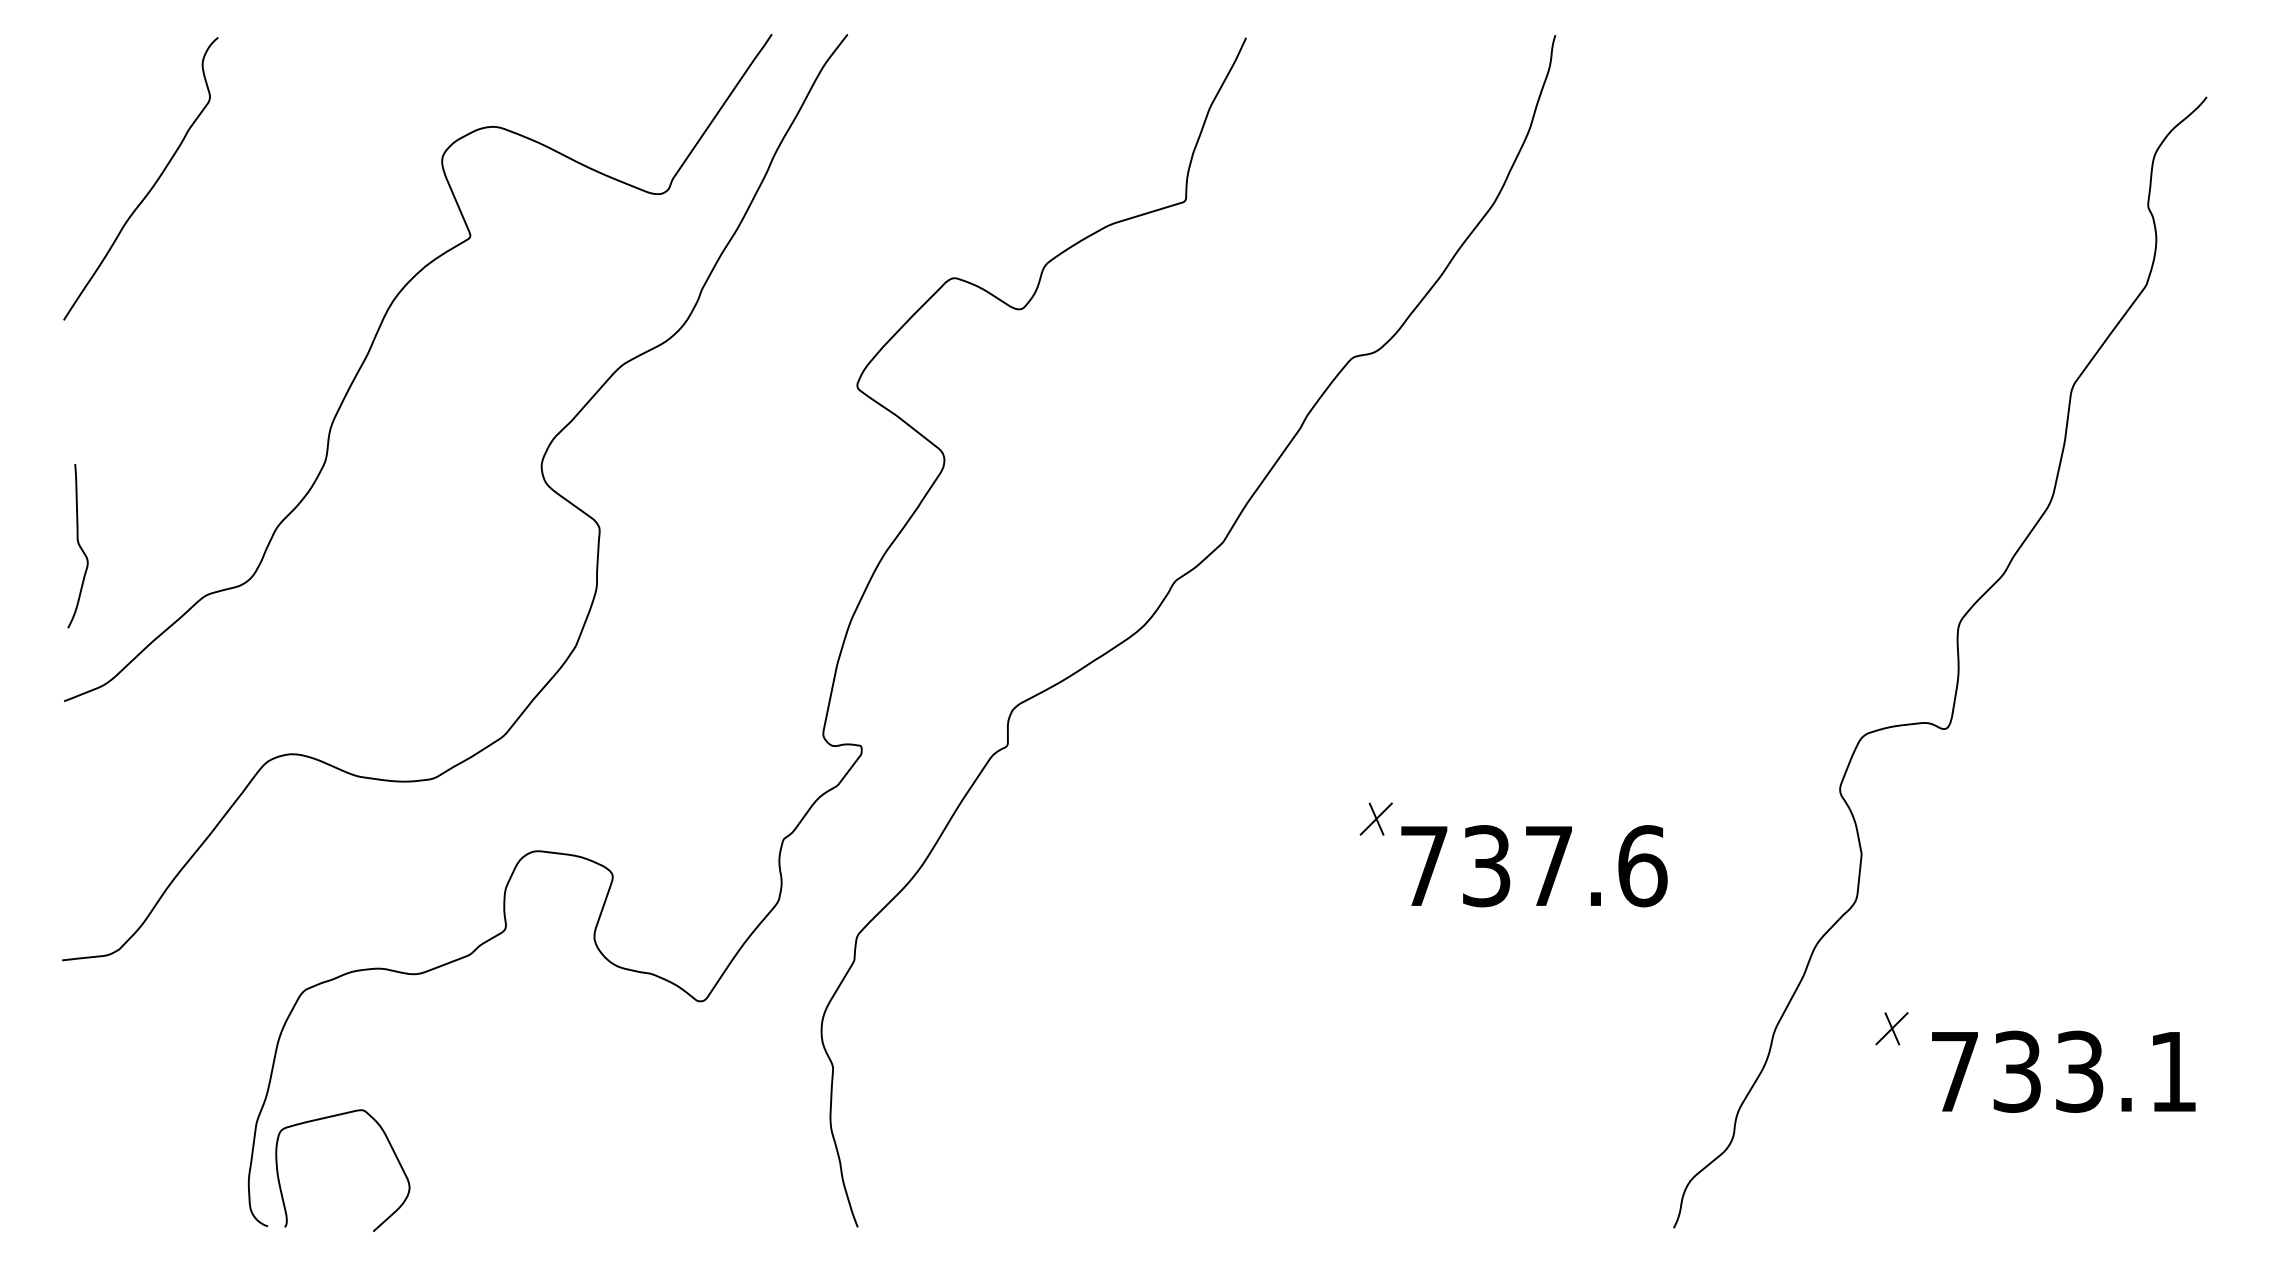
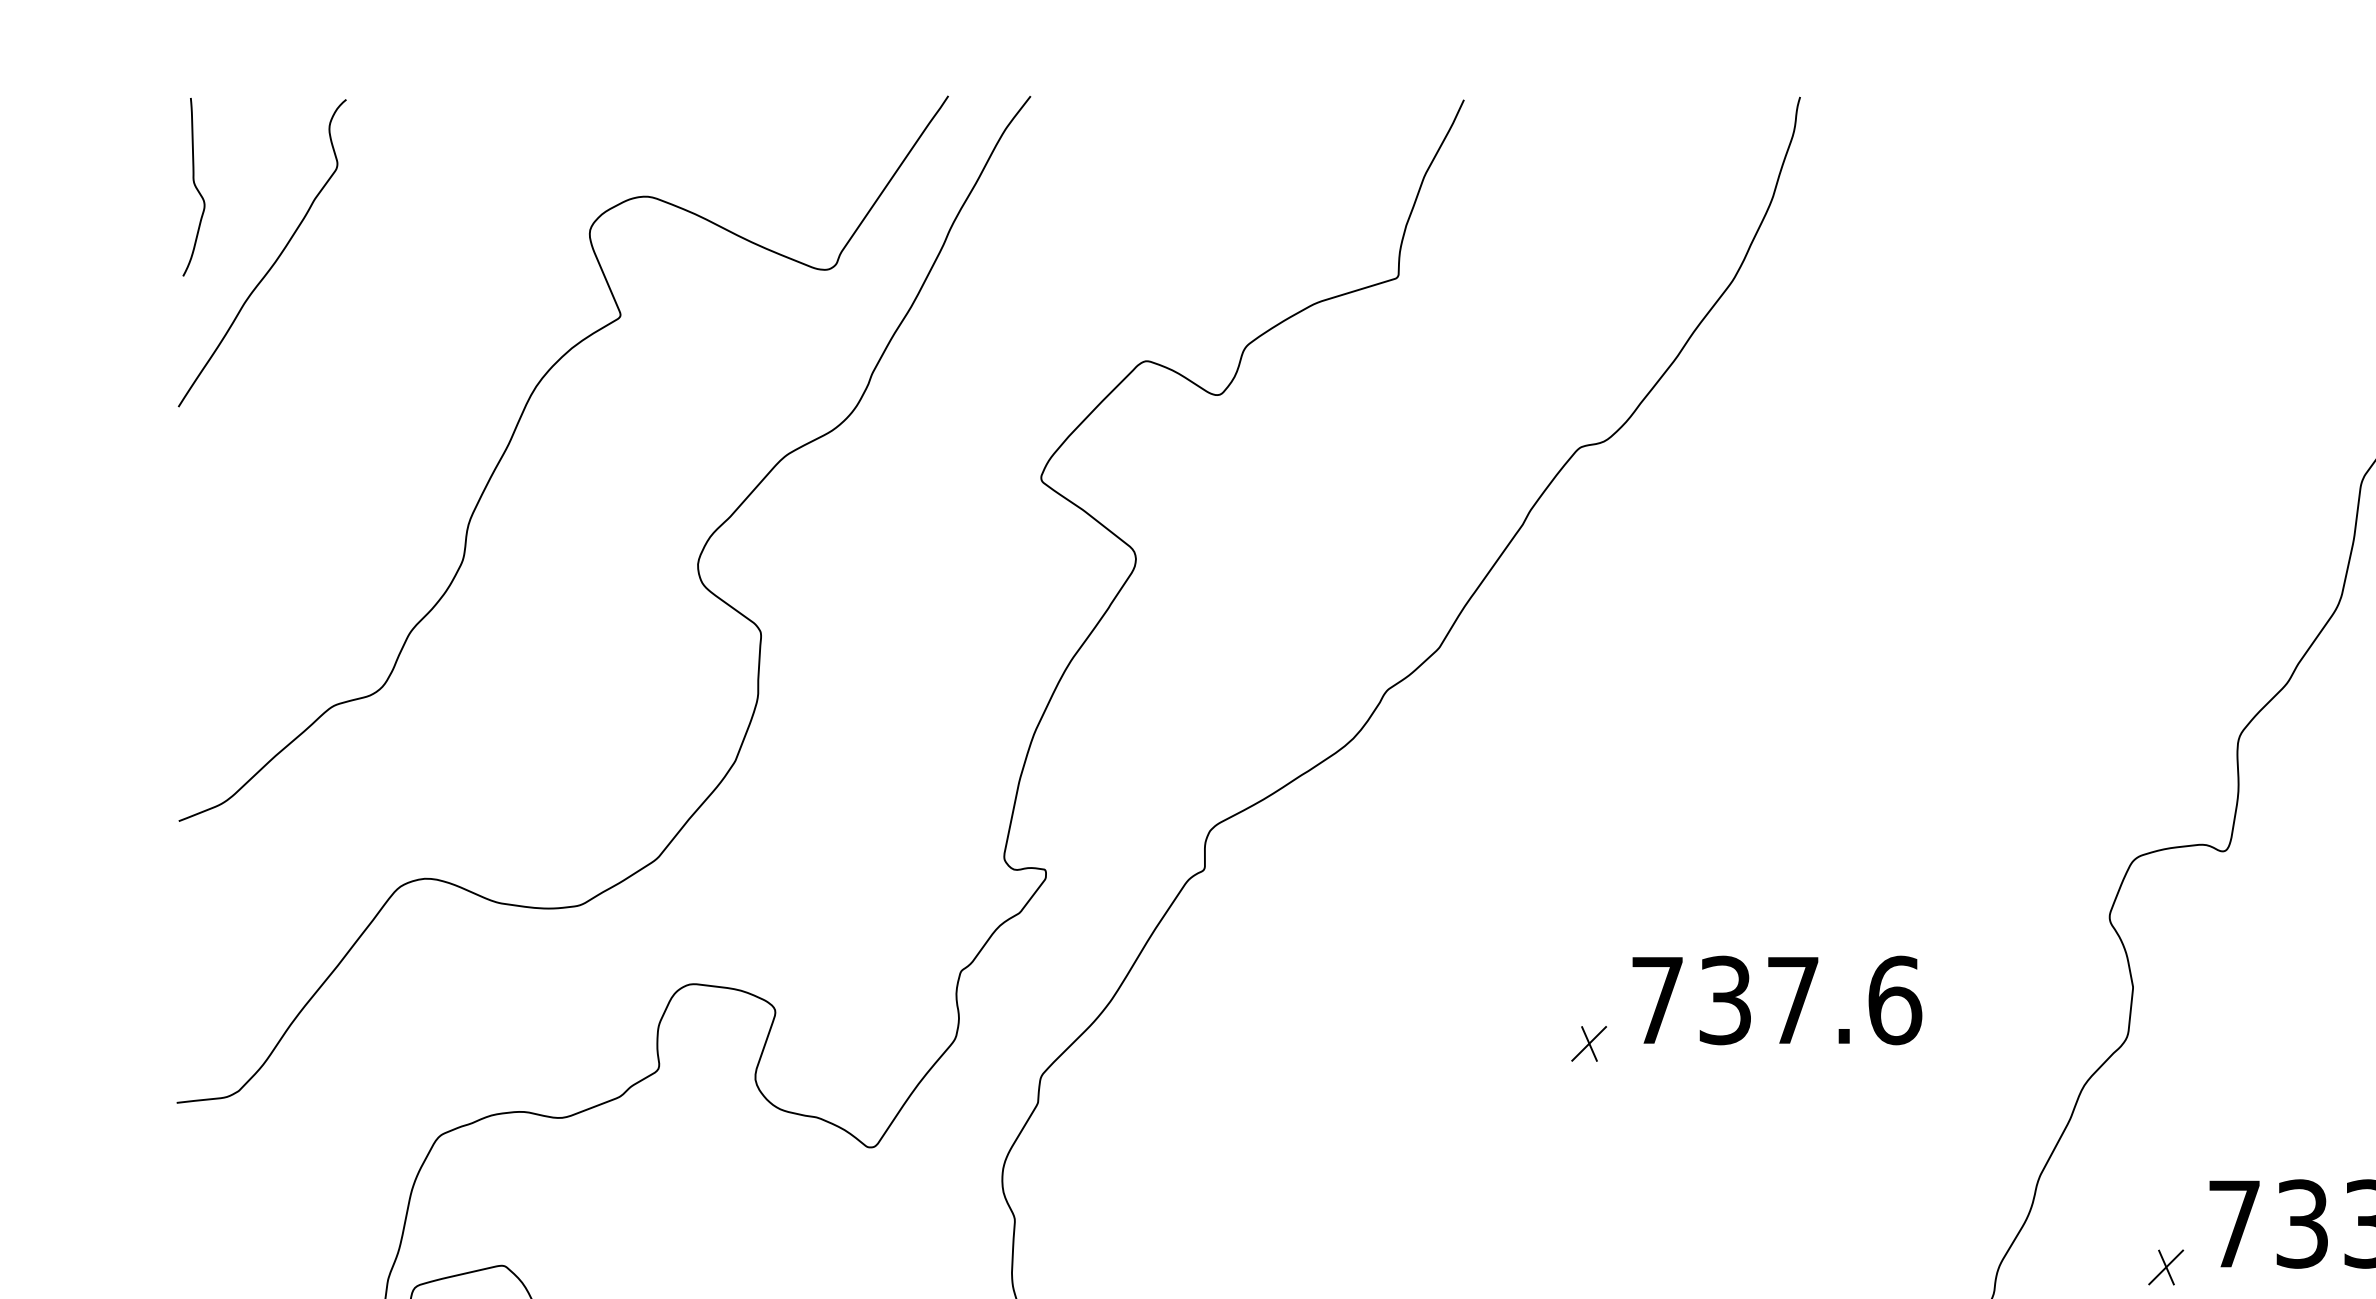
curve: (78, 545) -> (194, 186), moved
part: (1375, 818) -> (1588, 1043), moved
part: (1891, 1028) -> (2165, 1267), moved

